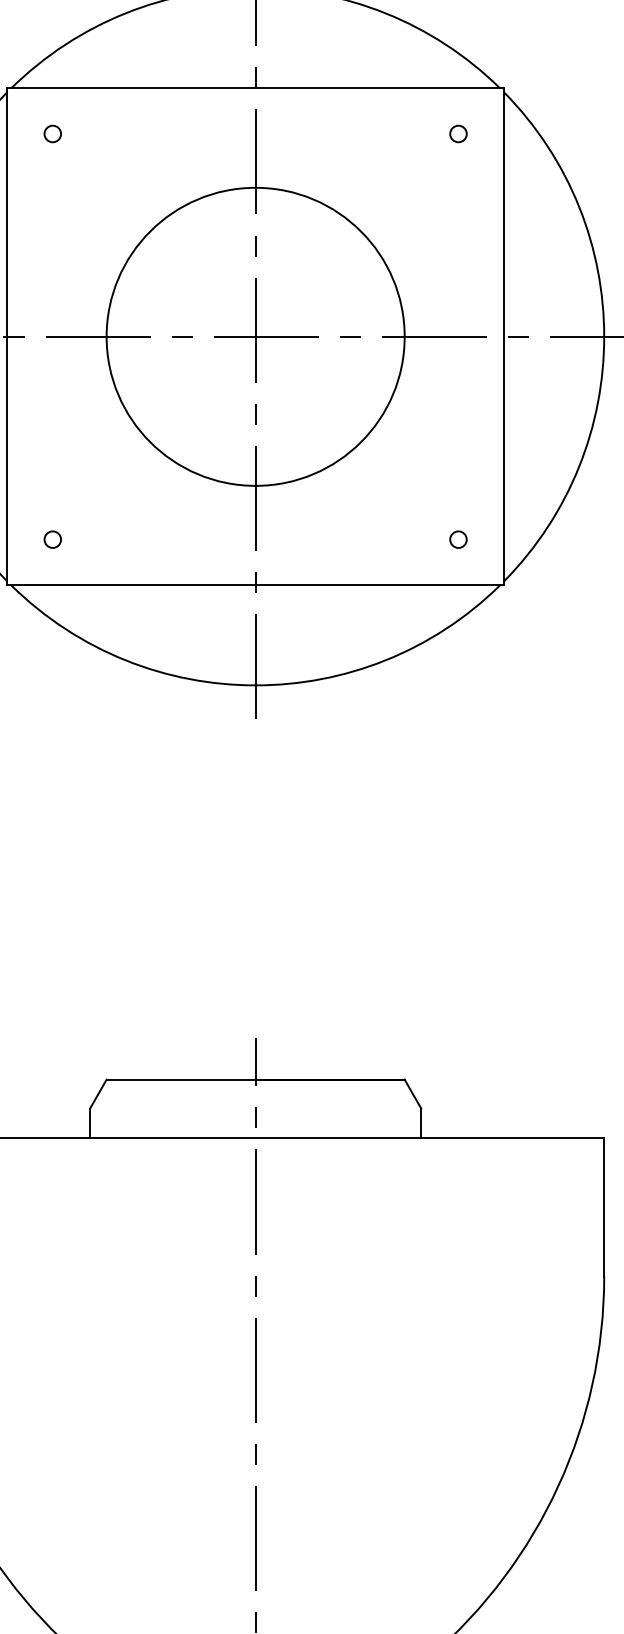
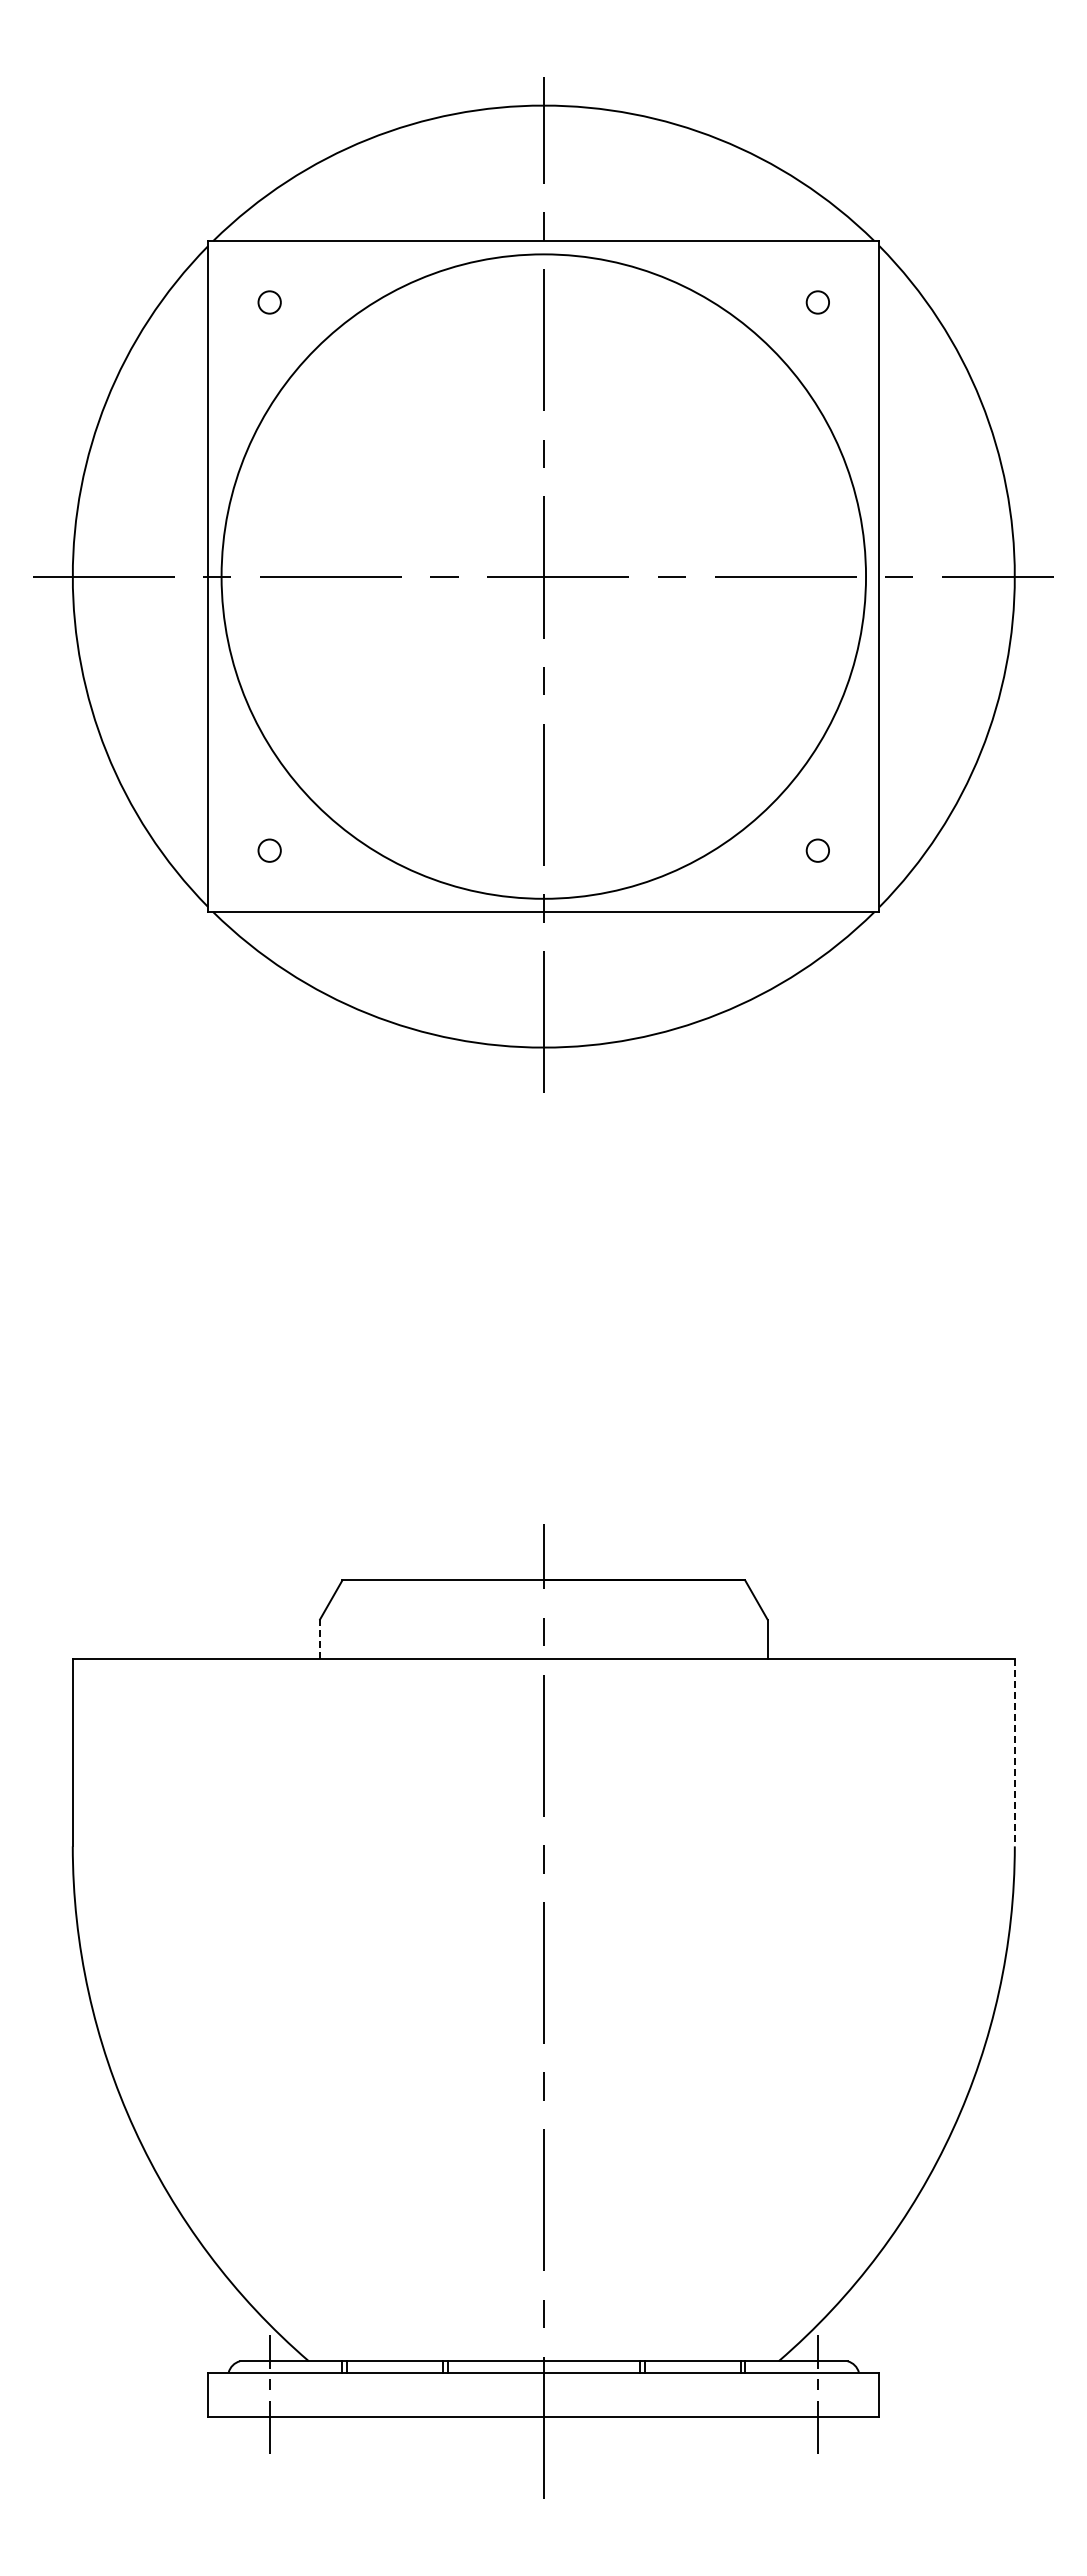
circle: (255, 336) -> (543, 576), size x1.6
line: (90, 1123) -> (320, 1639), solid -> dashed
line: (603, 1207) -> (1014, 1752), solid -> dashed

